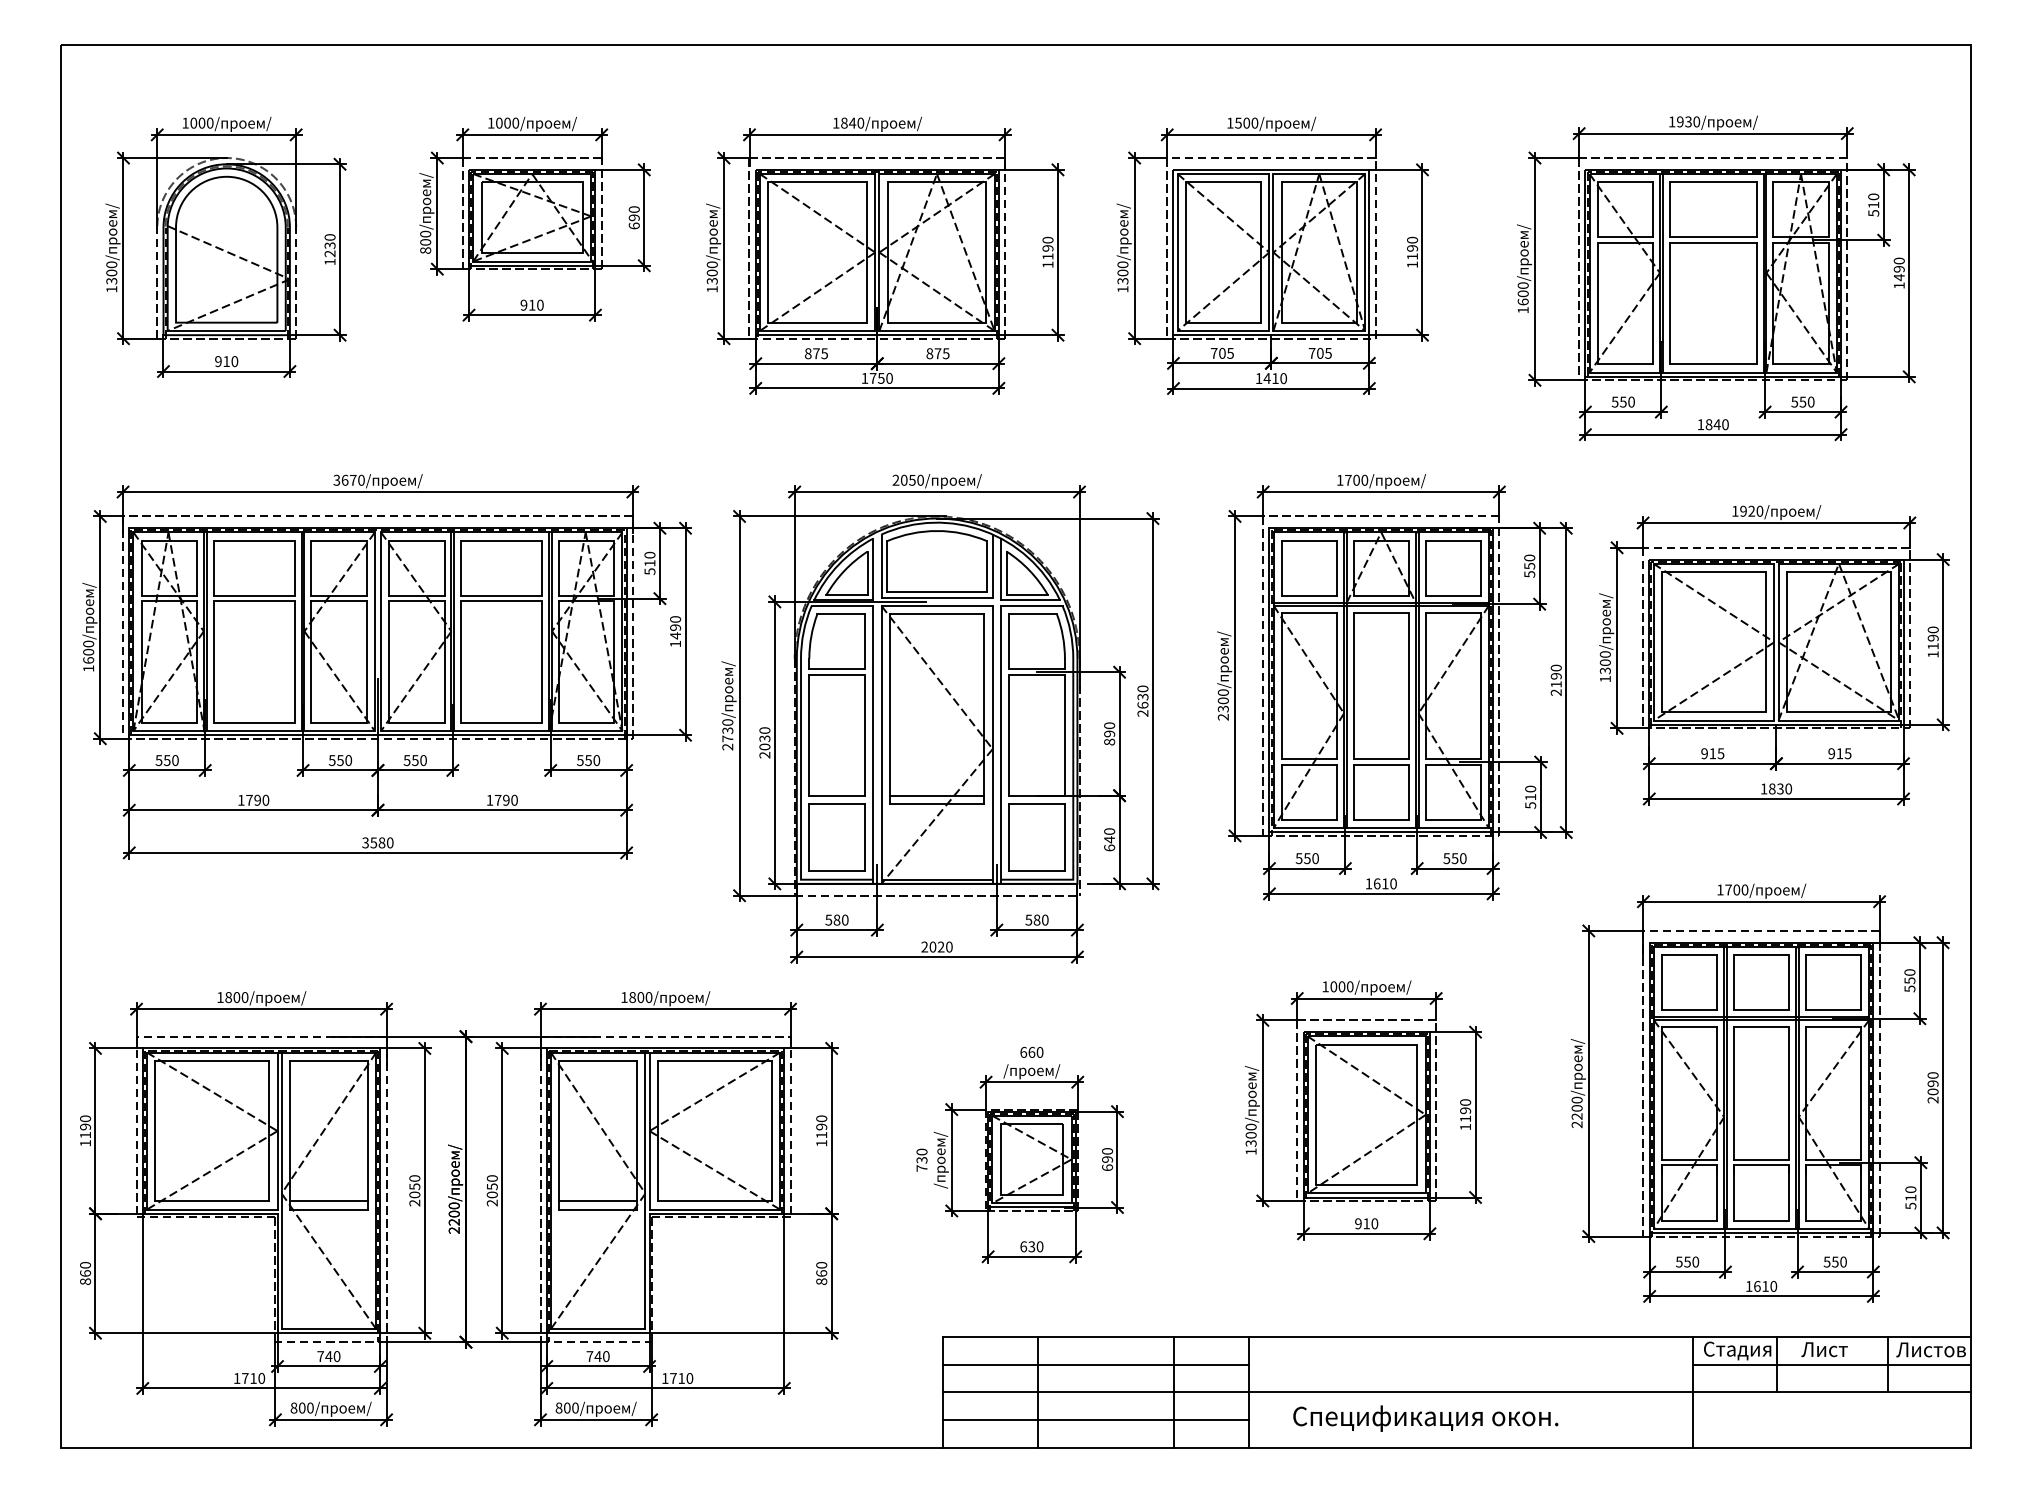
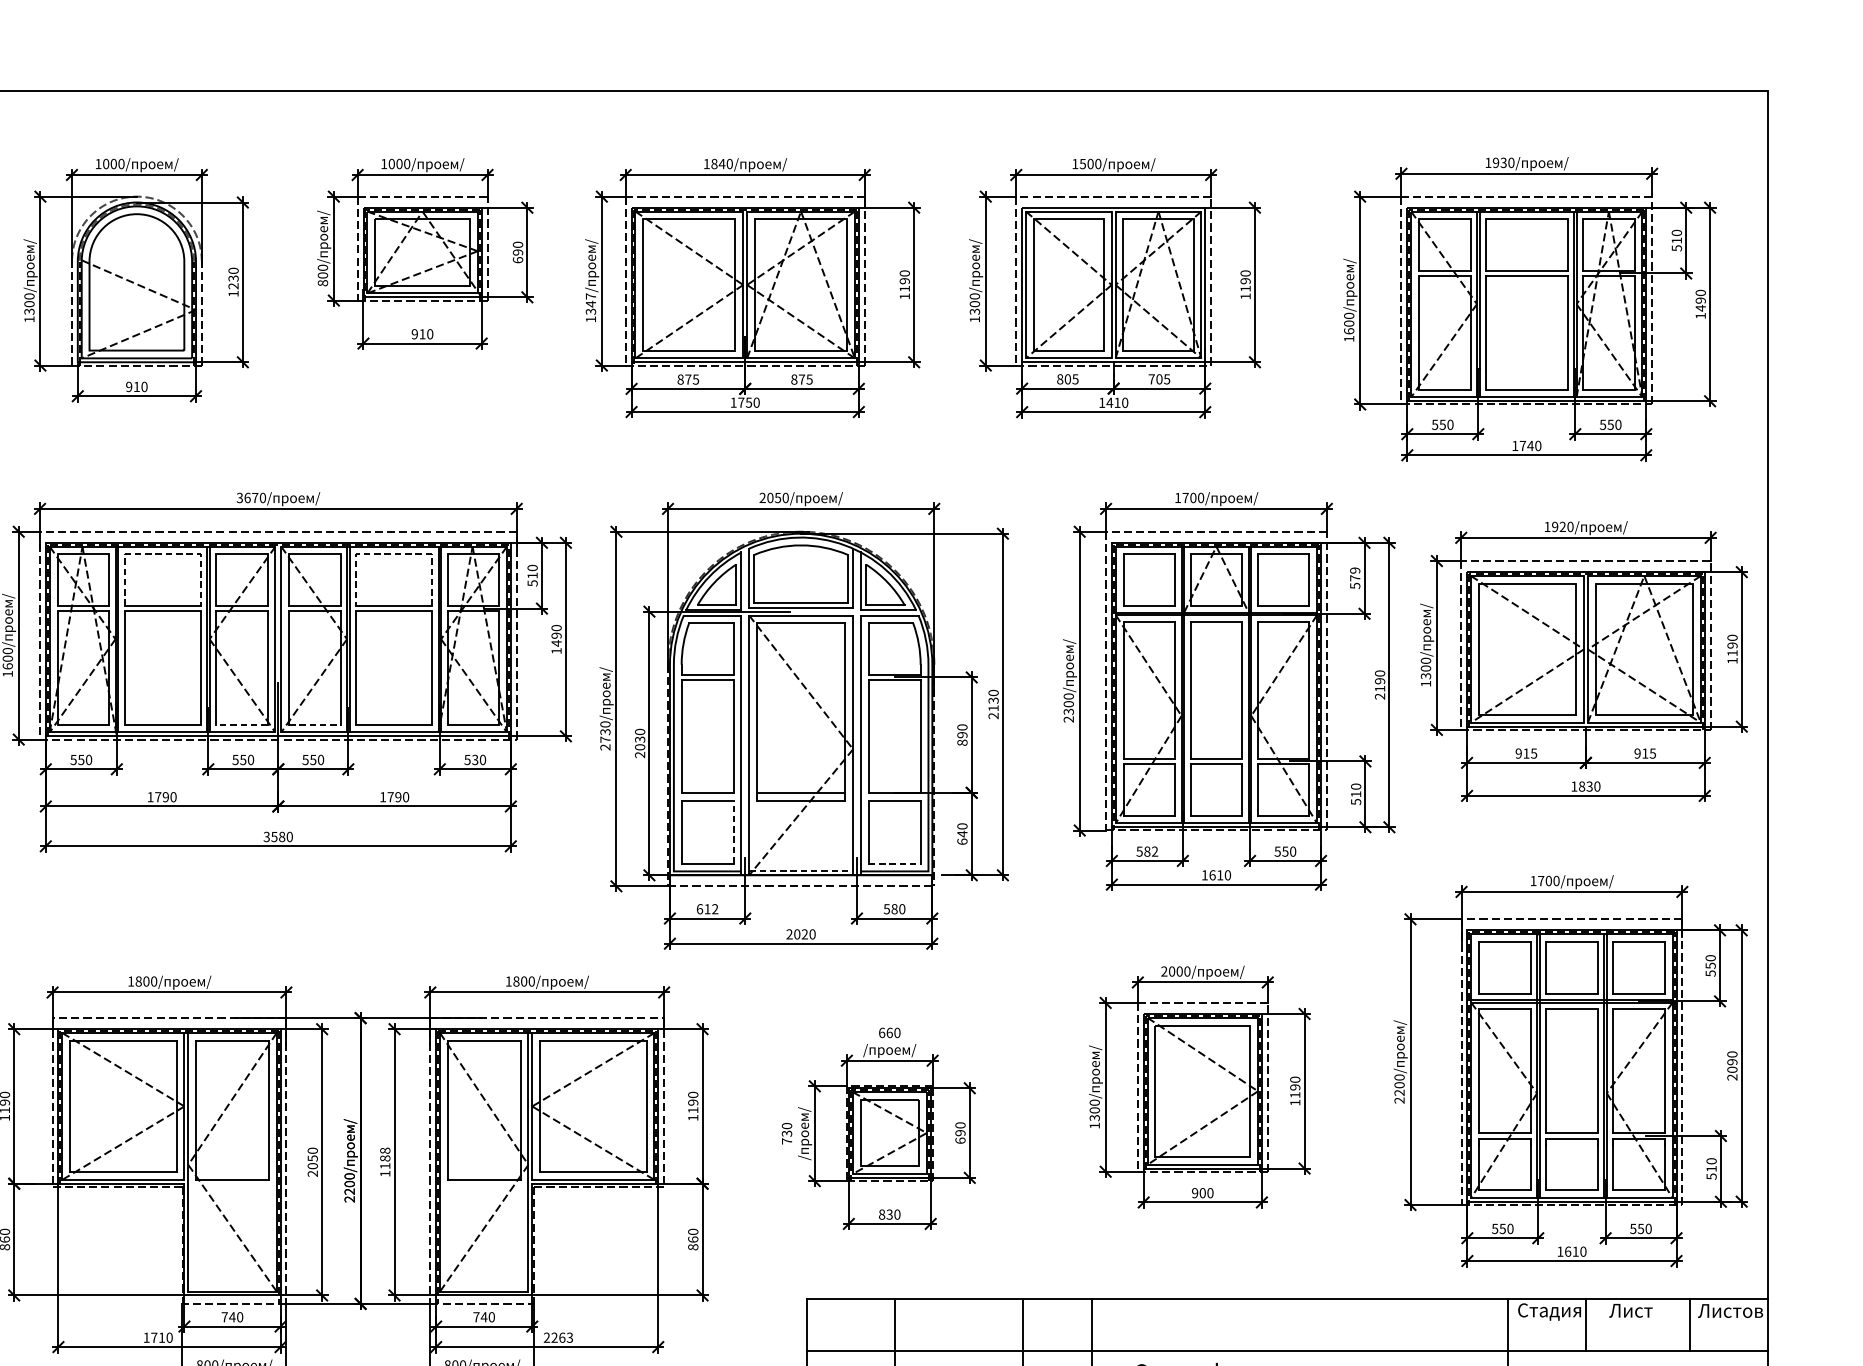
text: (711, 268) -> (590, 299), 1300 -> 1347
text: (1213, 352) -> (1059, 378), 705 -> 805
text: (1708, 424) -> (1522, 445), 1840 -> 1740
line: (254, 540) -> (162, 554), solid -> dashed
line: (501, 540) -> (393, 554), solid -> dashed
text: (1529, 561) -> (1355, 573), 550 -> 579
text: (1142, 704) -> (993, 707), 2630 -> 2130
line: (338, 722) -> (241, 724), solid -> dashed
line: (416, 722) -> (314, 724), solid -> dashed
text: (588, 760) -> (475, 759), 550 -> 530
line: (864, 837) -> (733, 831), solid -> dashed
text: (1311, 858) -> (1151, 851), 550 -> 582
line: (1037, 871) -> (895, 863), solid -> dashed
line: (937, 879) -> (801, 871), solid -> dashed
text: (836, 919) -> (707, 908), 580 -> 612
text: (1325, 986) -> (1164, 971), 1000 -> 2000
text: (491, 1190) -> (384, 1162), 2050 -> 1188
line: (328, 1201) -> (232, 1172), removed
line: (598, 1201) -> (484, 1172), removed
text: (1366, 1223) -> (1202, 1192), 910 -> 900
text: (1023, 1246) -> (881, 1214), 630 -> 830
line: (1095, 1364) -> (949, 1324), removed
line: (1832, 1364) -> (1638, 1324), removed
text: (677, 1378) -> (558, 1337), 1710 -> 2263

